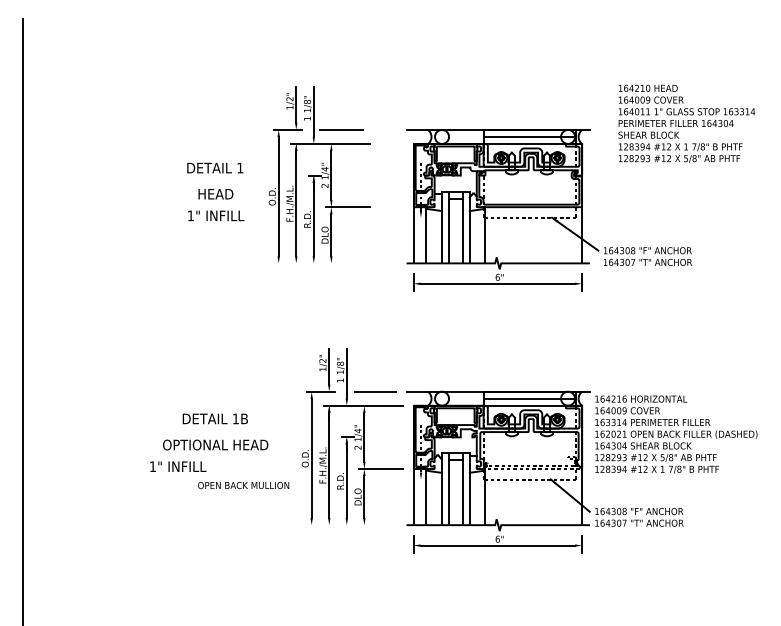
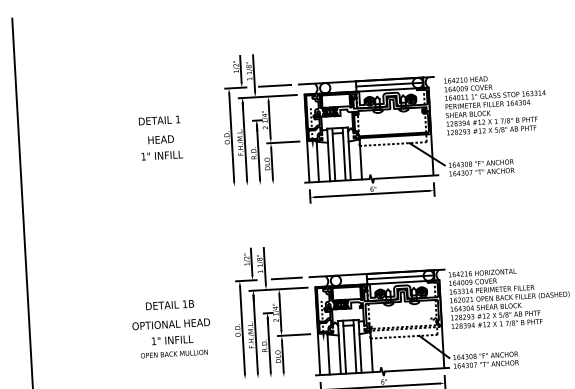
text: (686, 123) -> (495, 104), moved
part: (319, 174) -> (260, 119), moved
text: (178, 466) -> (172, 340), moved
text: (243, 485) -> (174, 354), moved

